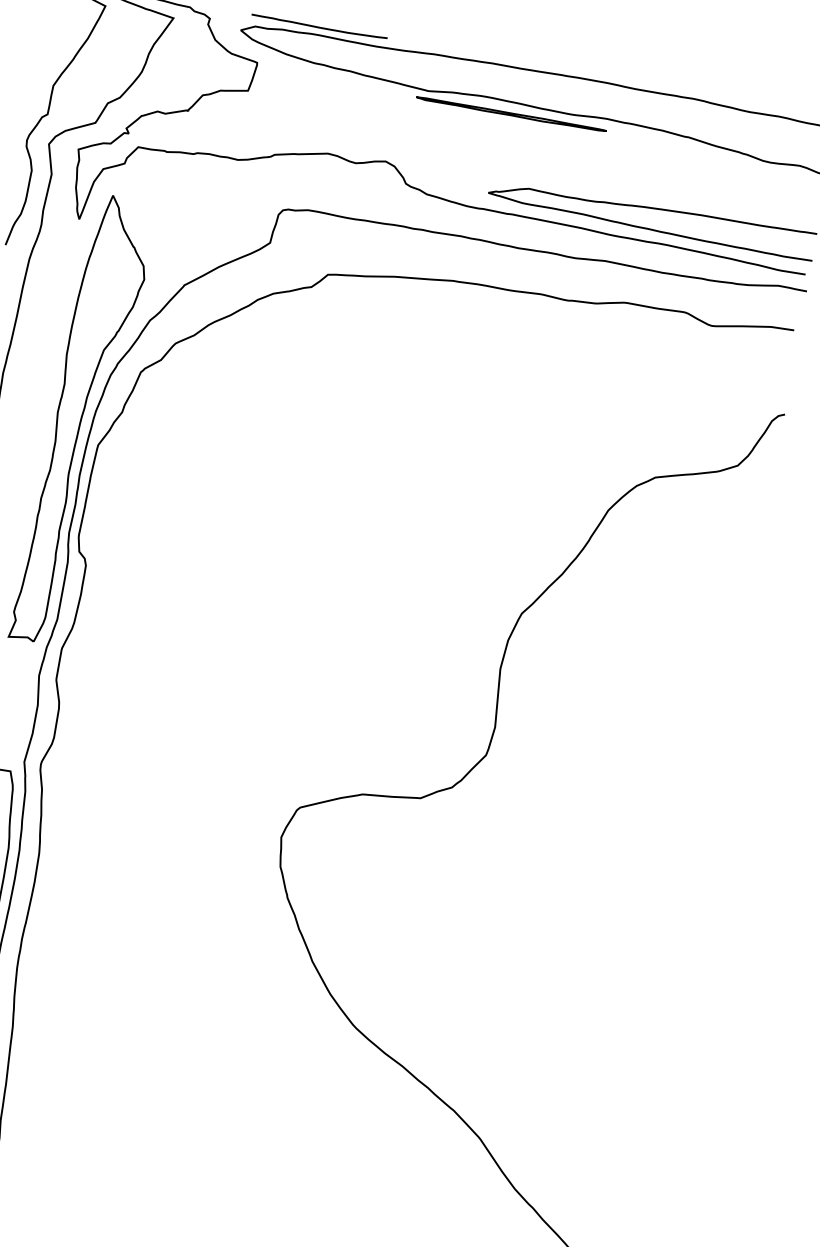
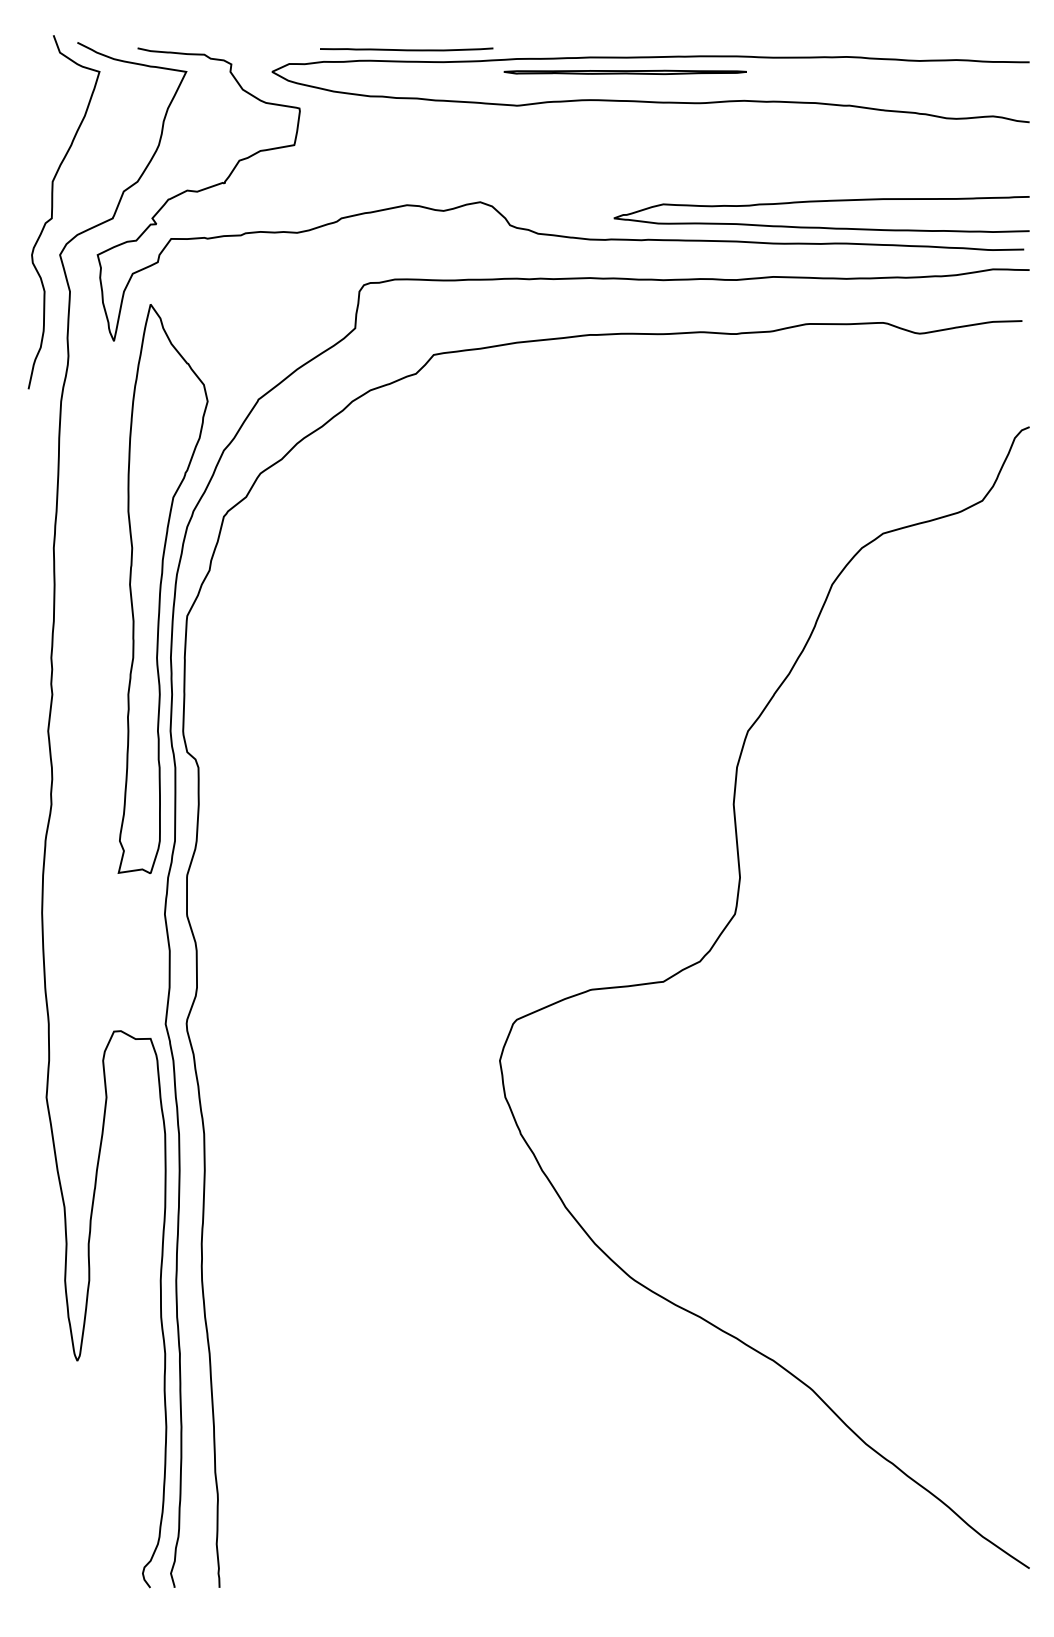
curve: (319, 26) -> (406, 49), moved
part: (510, 113) -> (624, 71), moved

